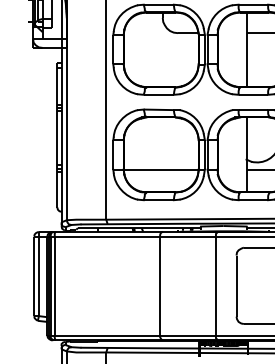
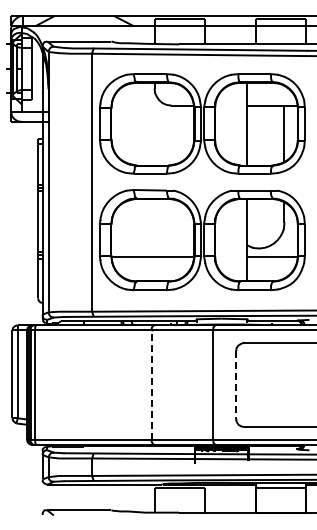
line: (159, 285) -> (151, 384), solid -> dashed
line: (236, 287) -> (236, 386), solid -> dashed

